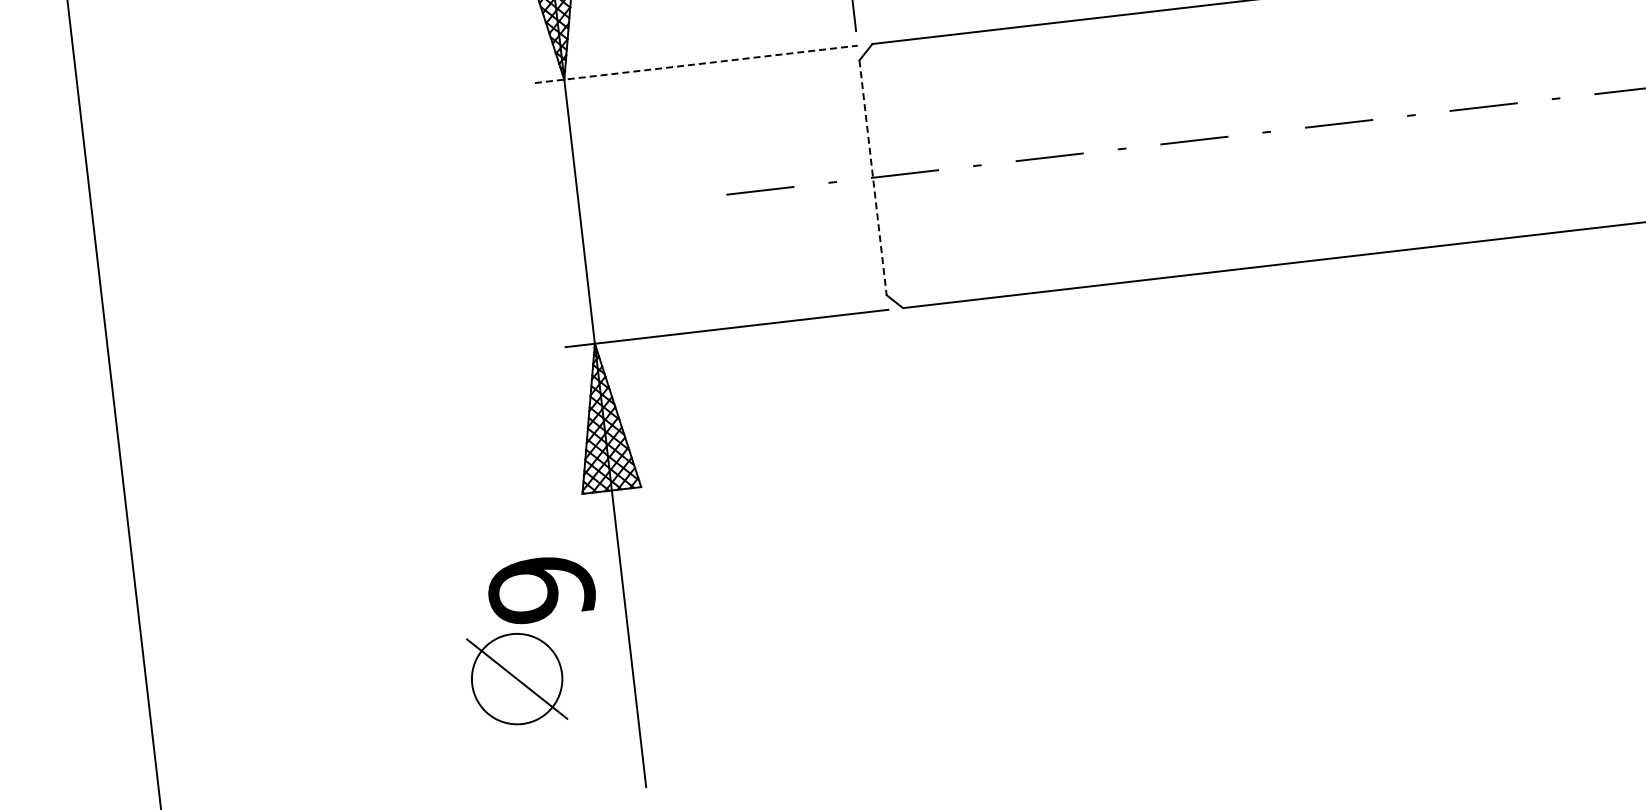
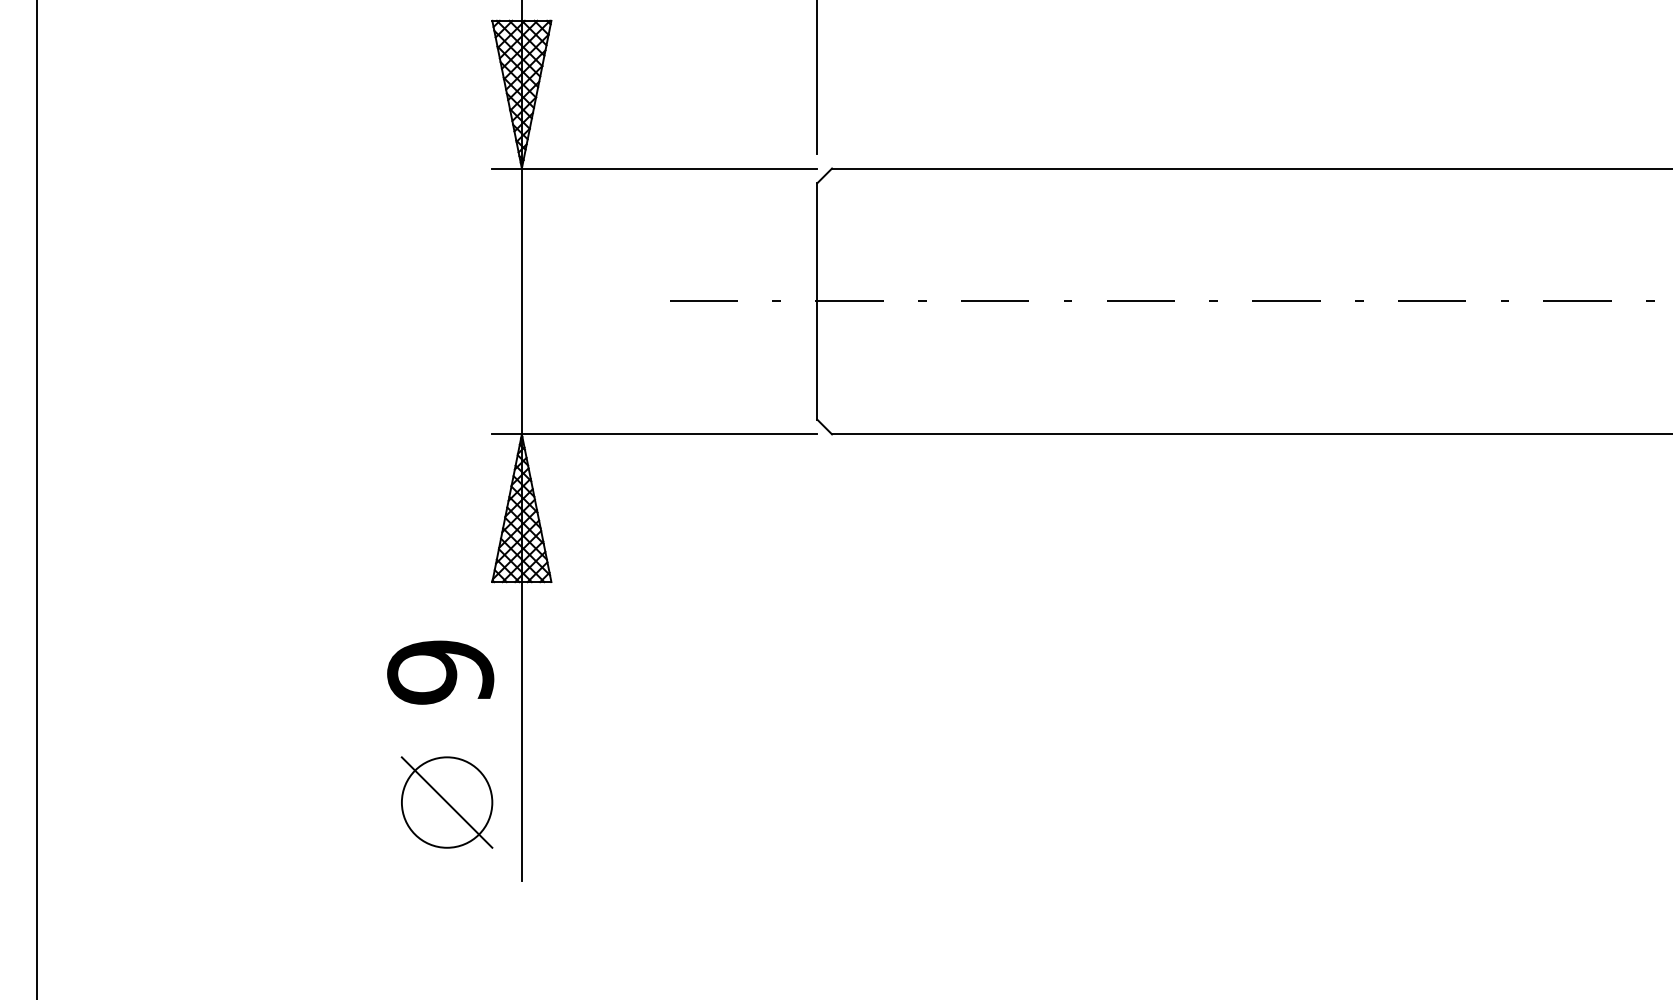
line: (697, 64) -> (655, 168), dashed -> solid
line: (873, 177) -> (817, 301), dashed -> solid
part: (516, 679) -> (446, 802), moved

